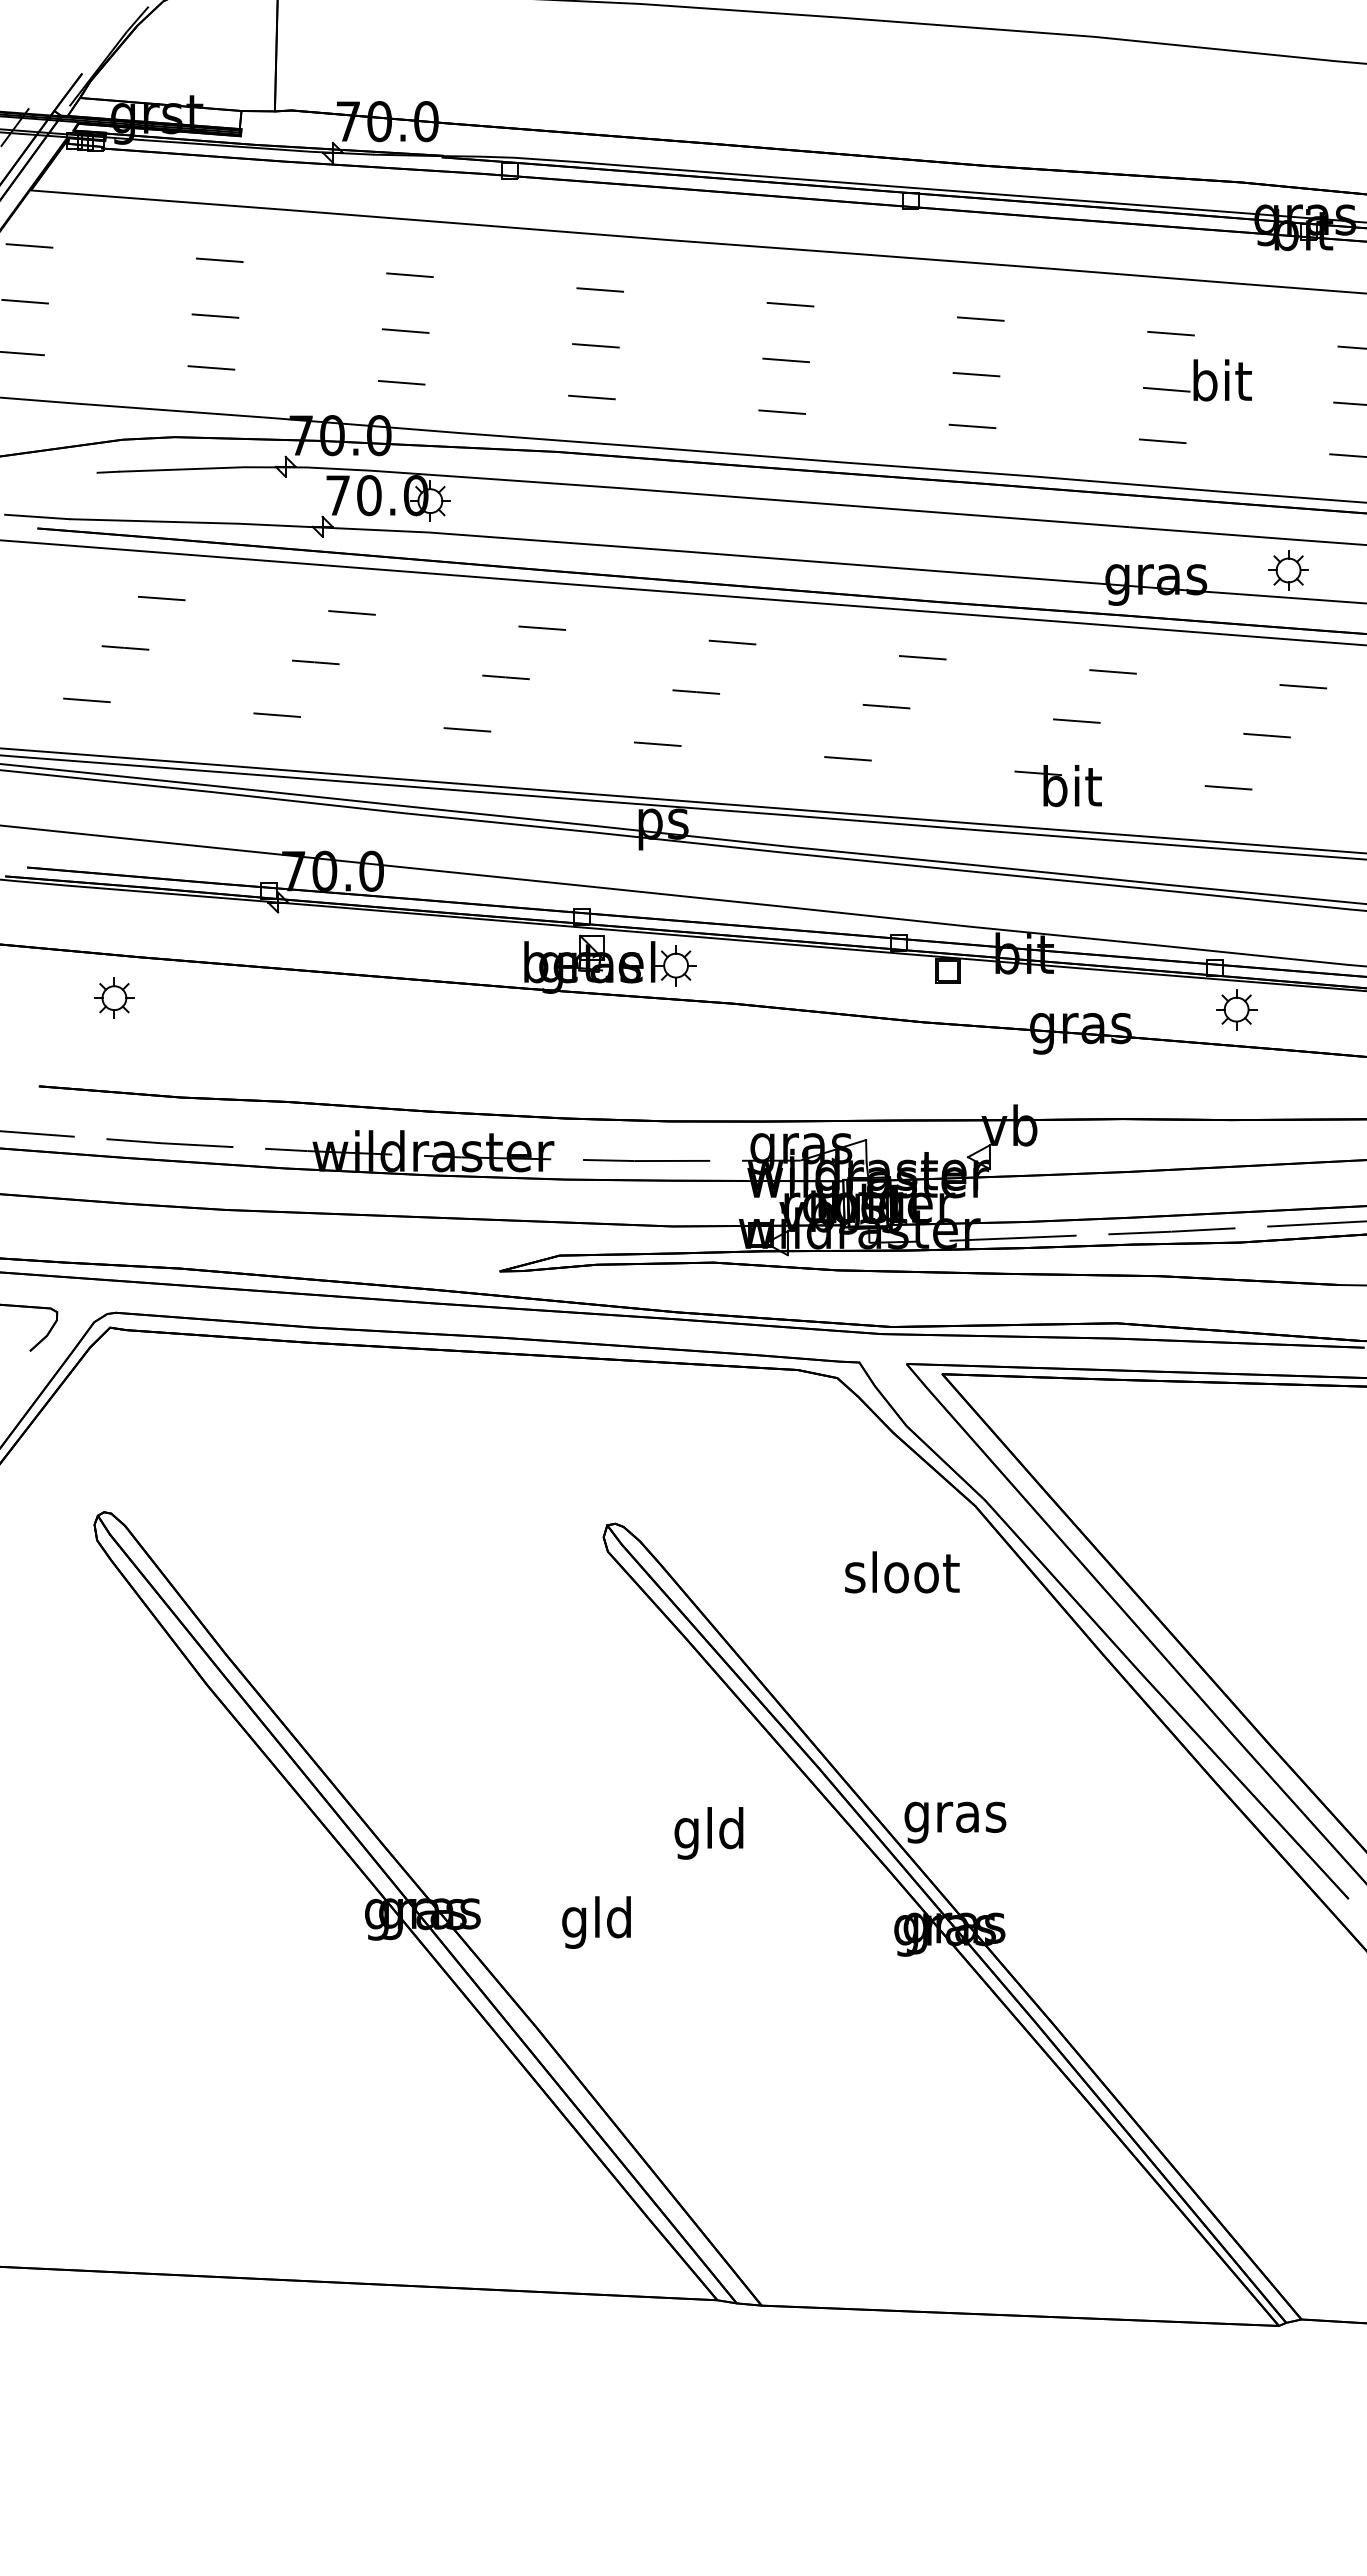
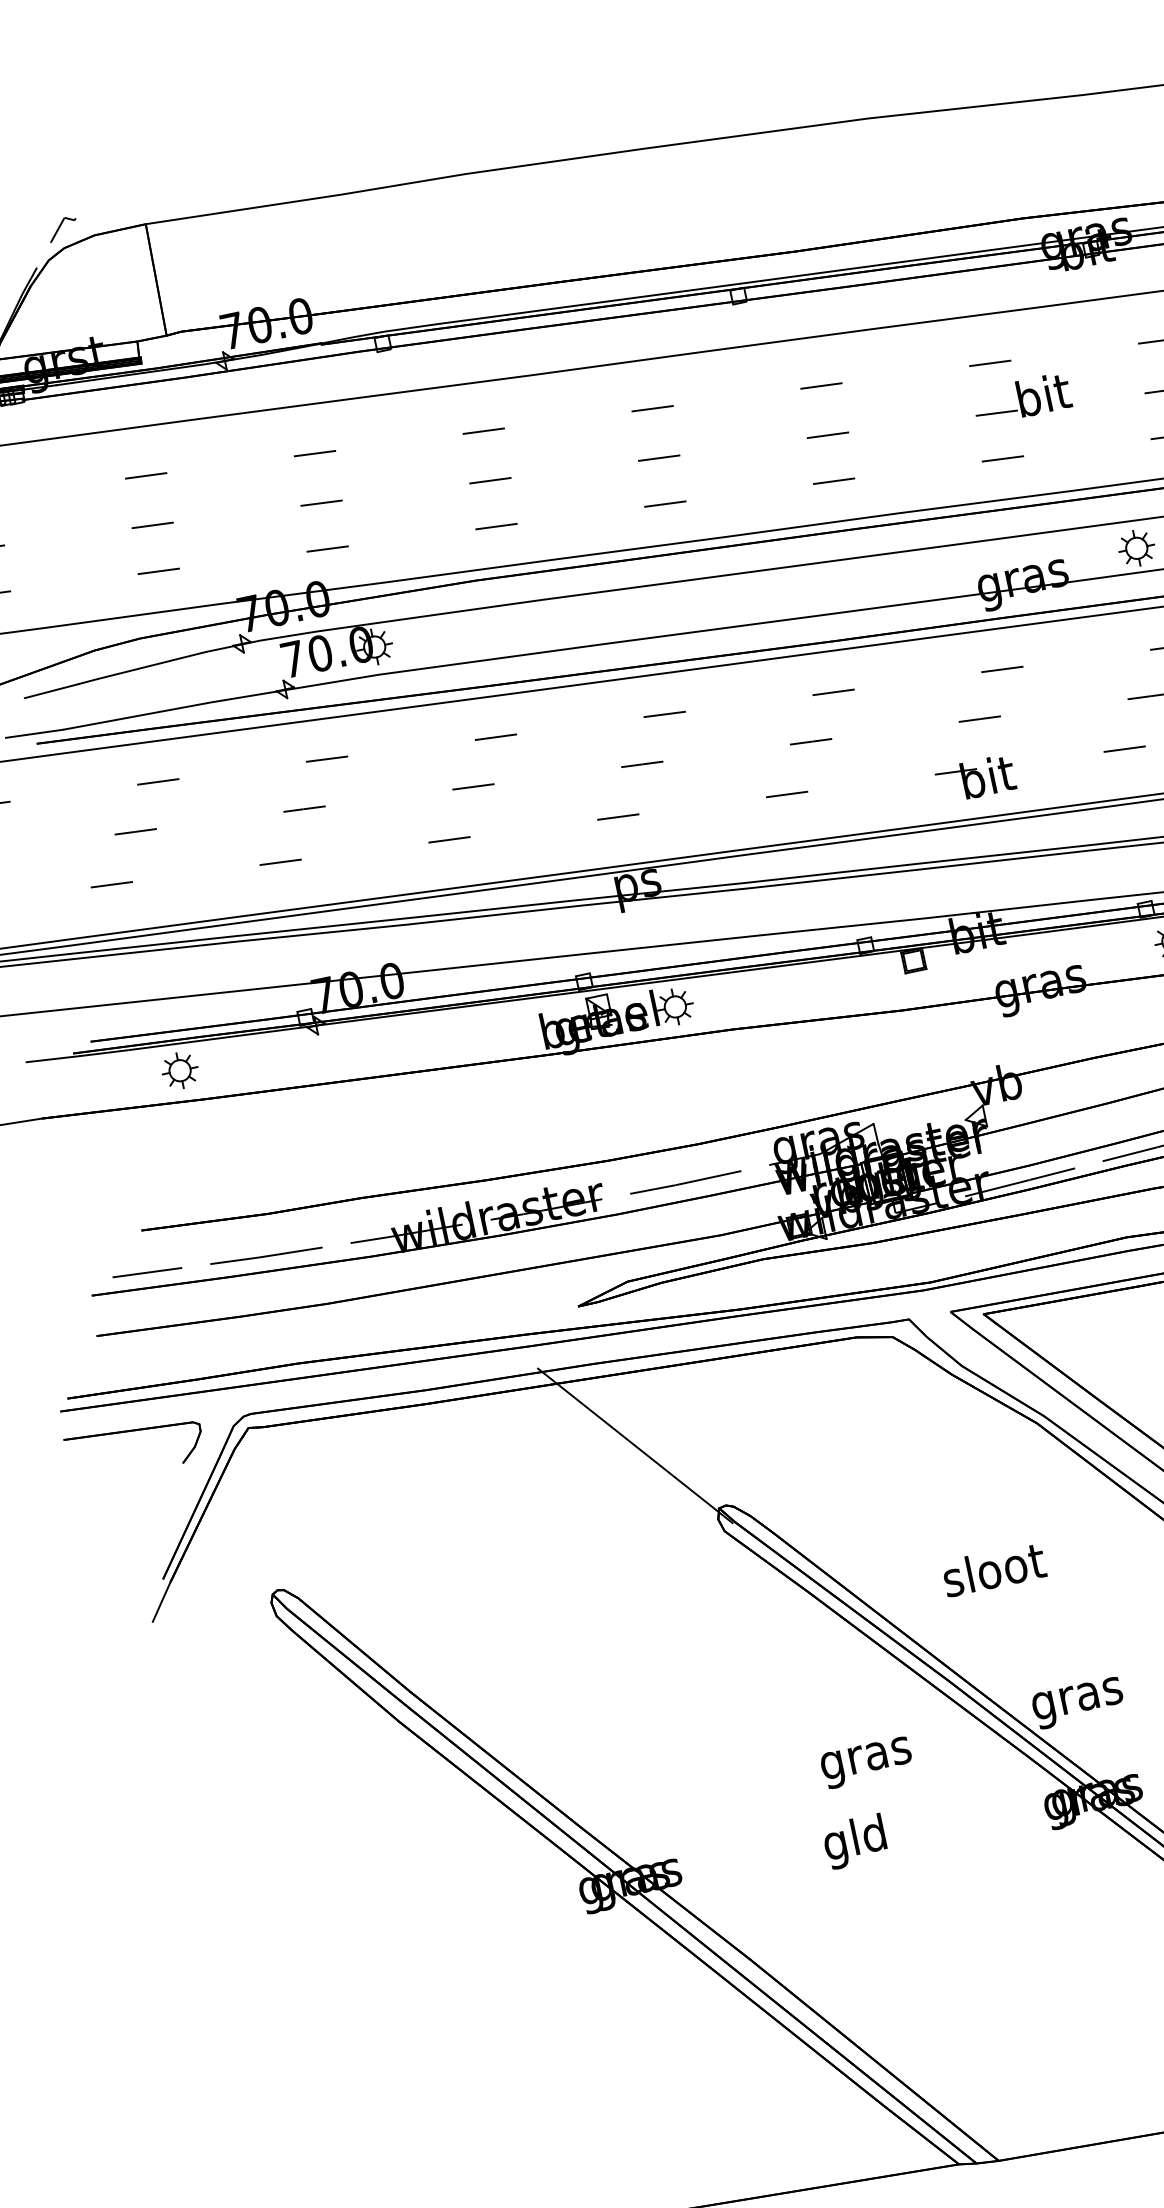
line: (66, 473) -> (51, 690), added
part: (114, 997) -> (180, 1070), moved
line: (529, 1437) -> (634, 1446), added
text: (902, 1572) -> (994, 1569), moved
text: (709, 1833) -> (865, 1758), gld -> gras
text: (596, 1922) -> (855, 1841), moved

